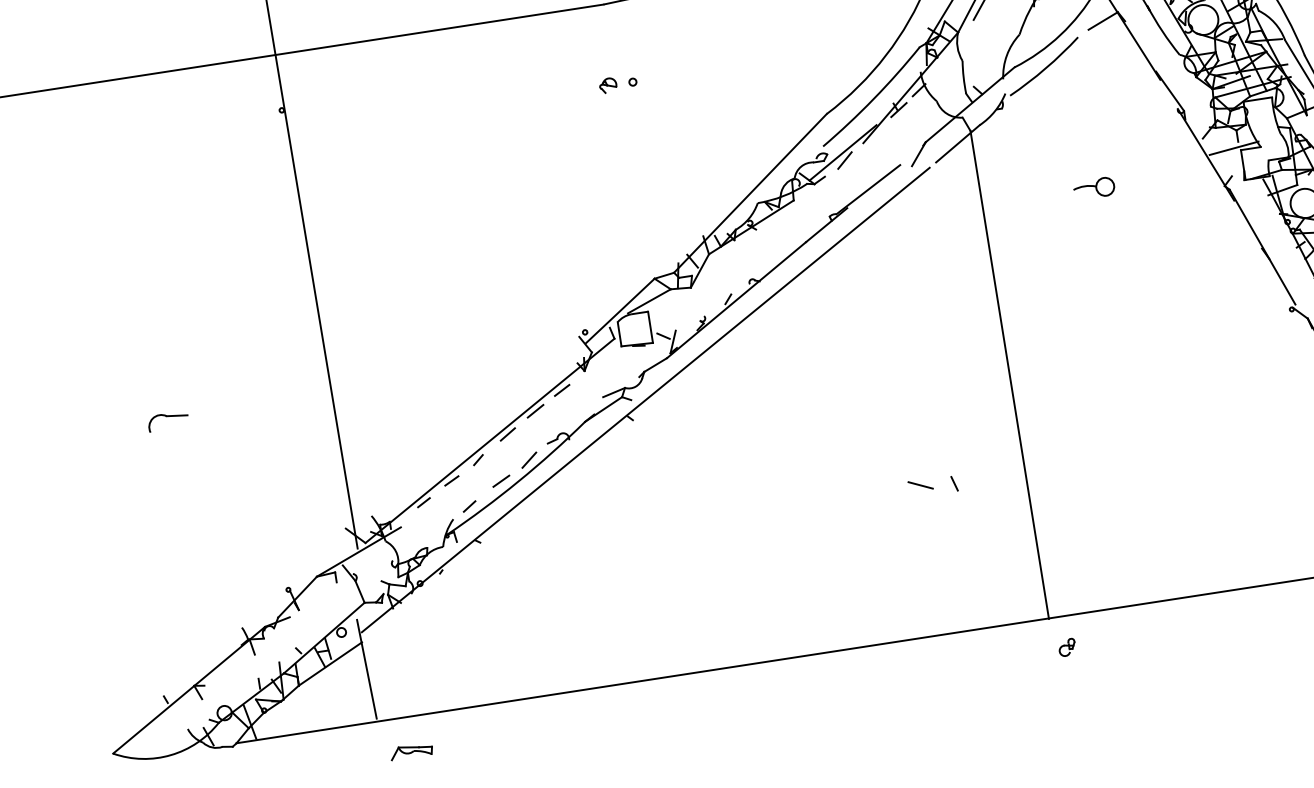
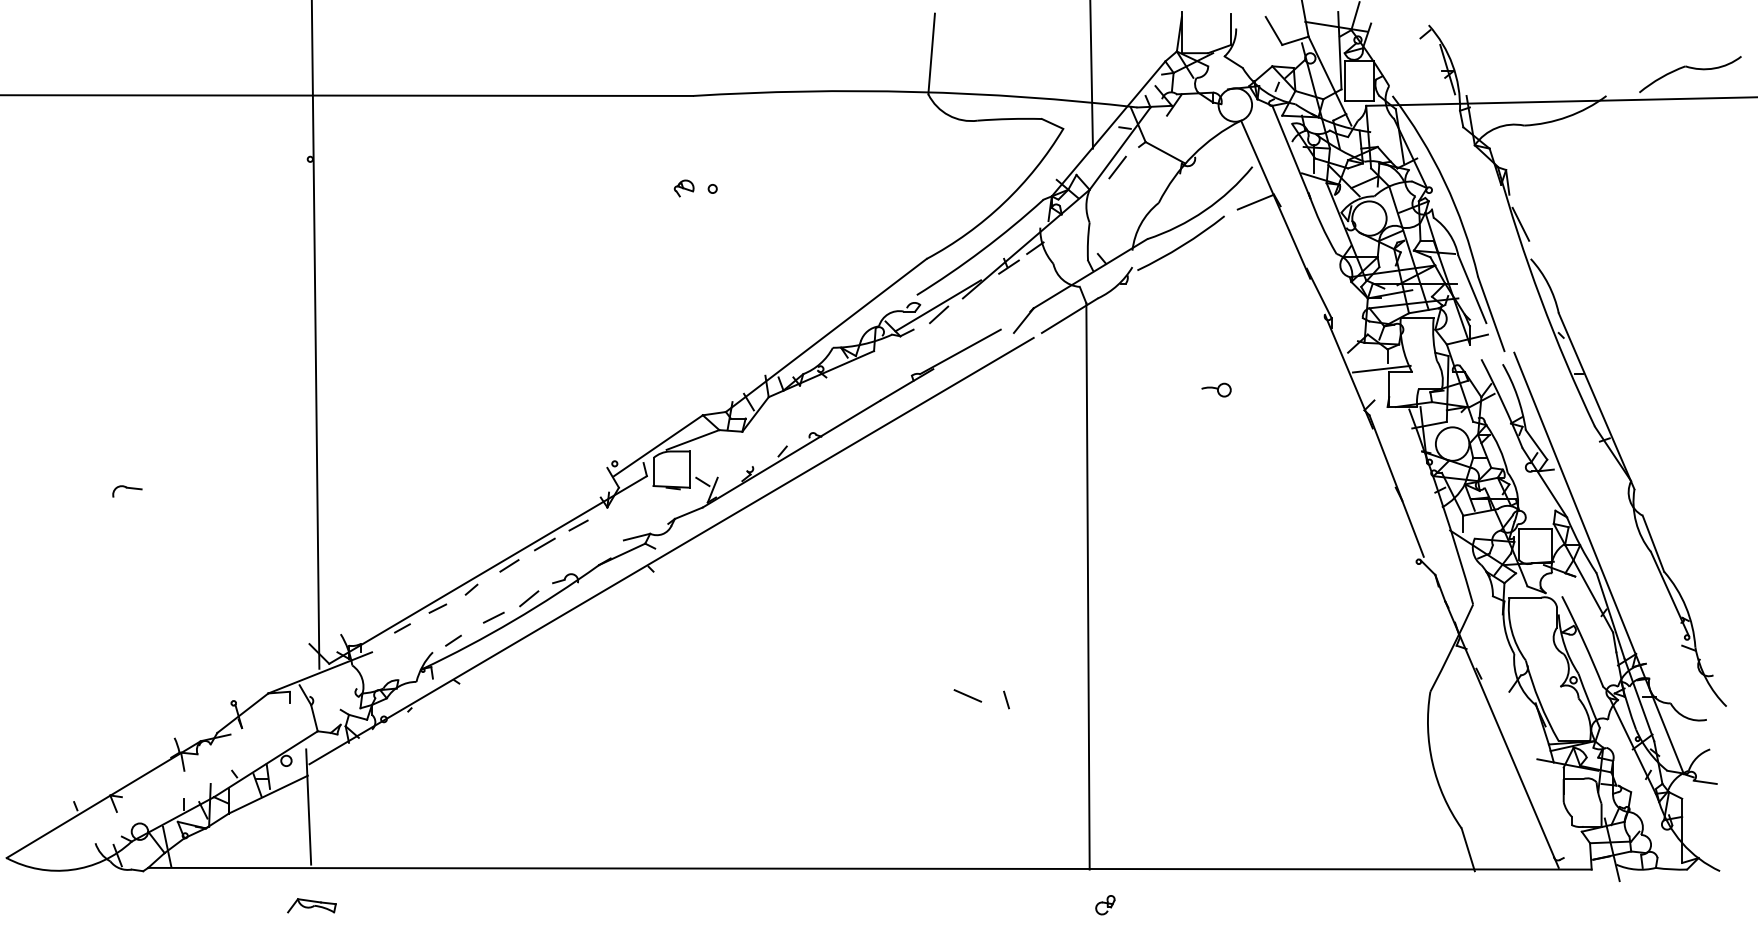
part: (1094, 187) -> (1216, 389), size x0.62
part: (168, 421) -> (127, 491), size x0.62
part: (411, 751) -> (311, 905), moved

